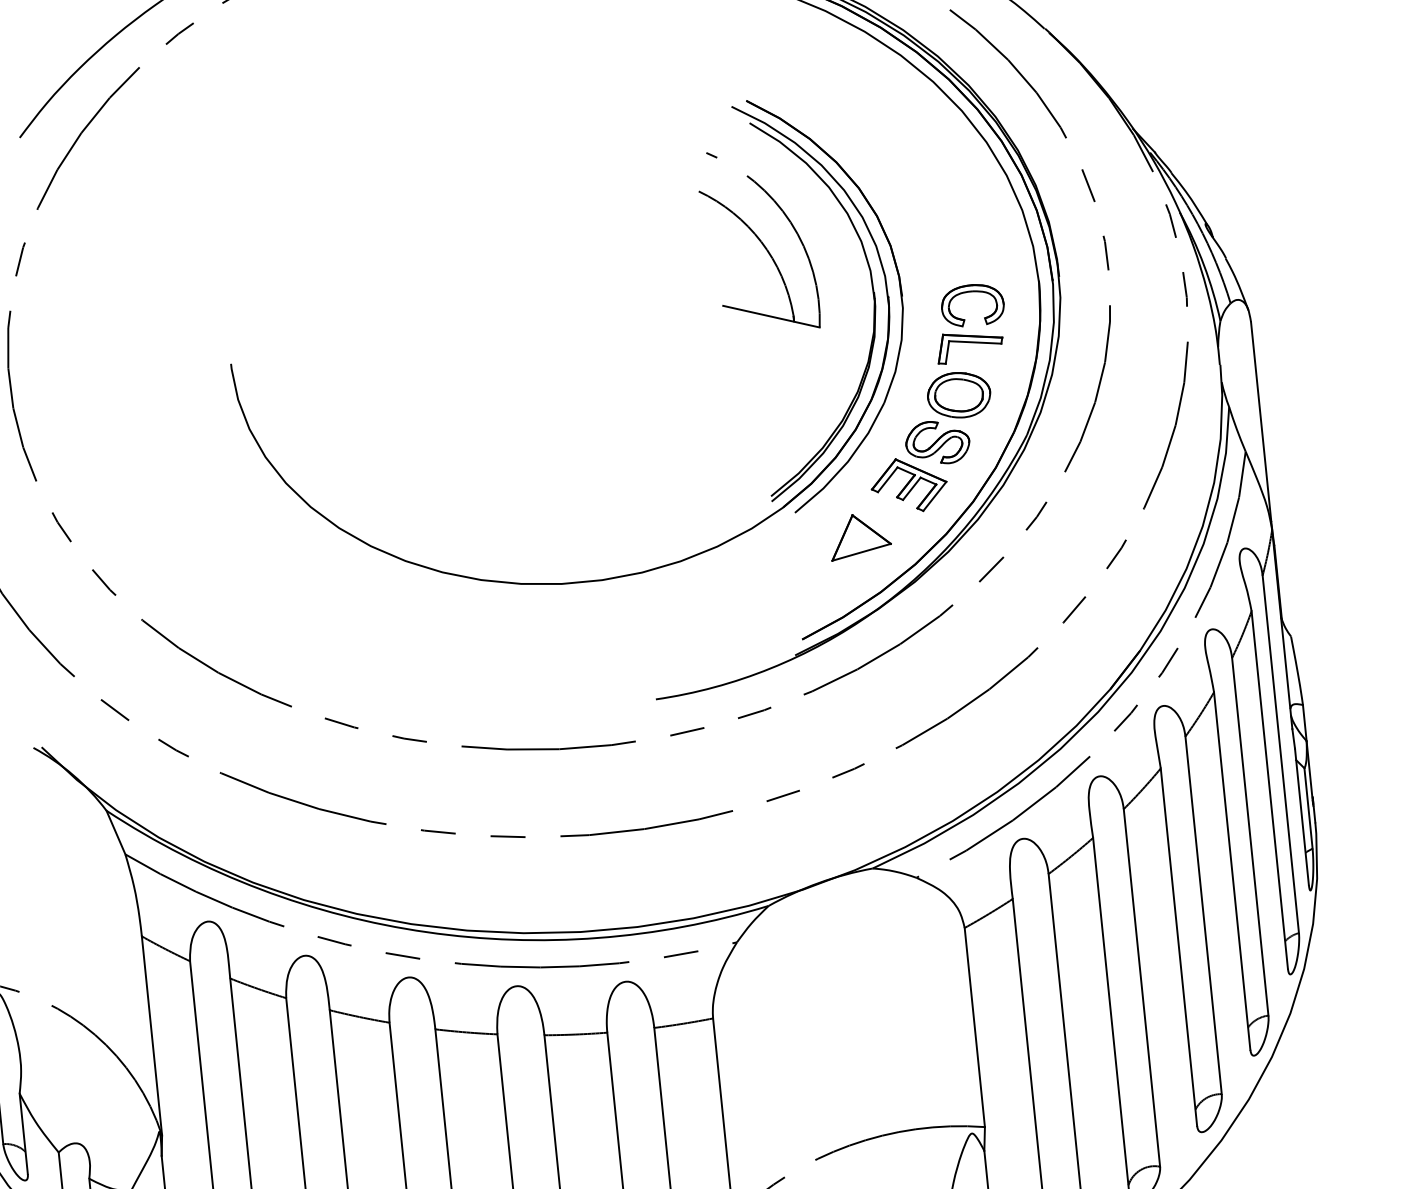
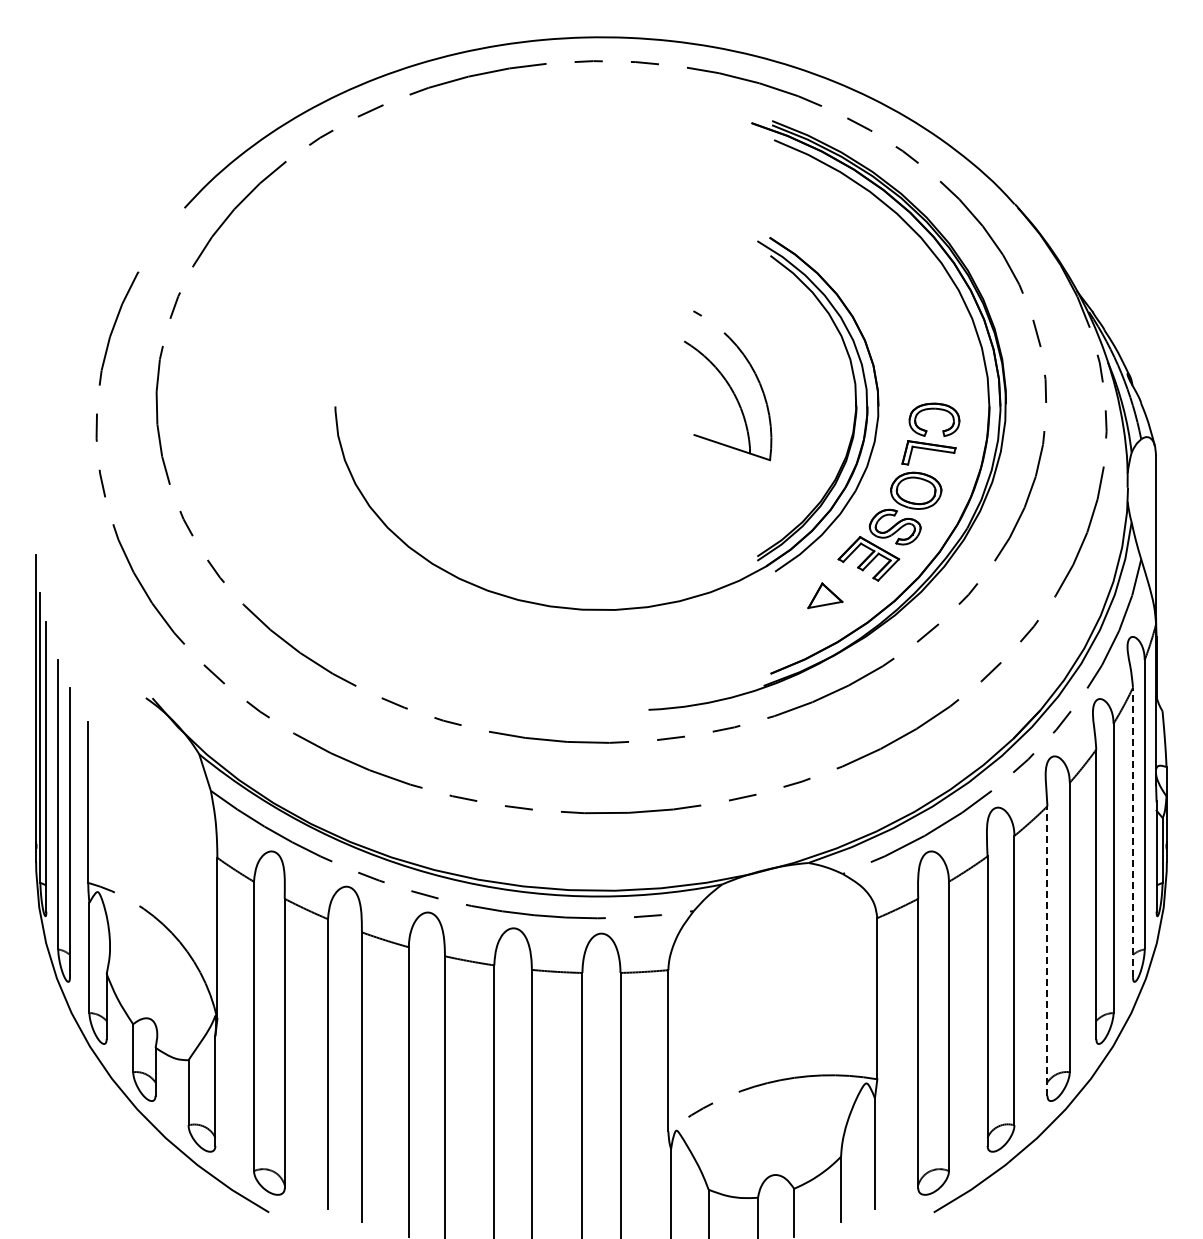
part: (759, 240) -> (728, 385), moved
part: (860, 535) -> (825, 595), size x0.7
line: (1269, 790) -> (1132, 832), solid -> dashed
line: (1179, 947) -> (1047, 951), solid -> dashed

